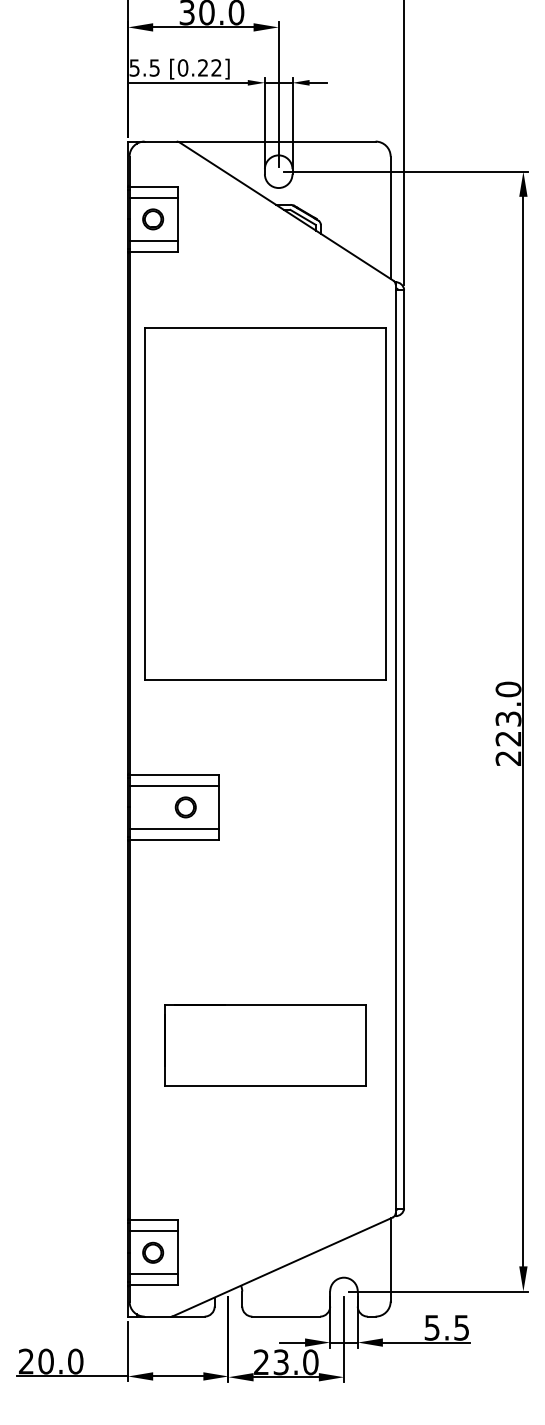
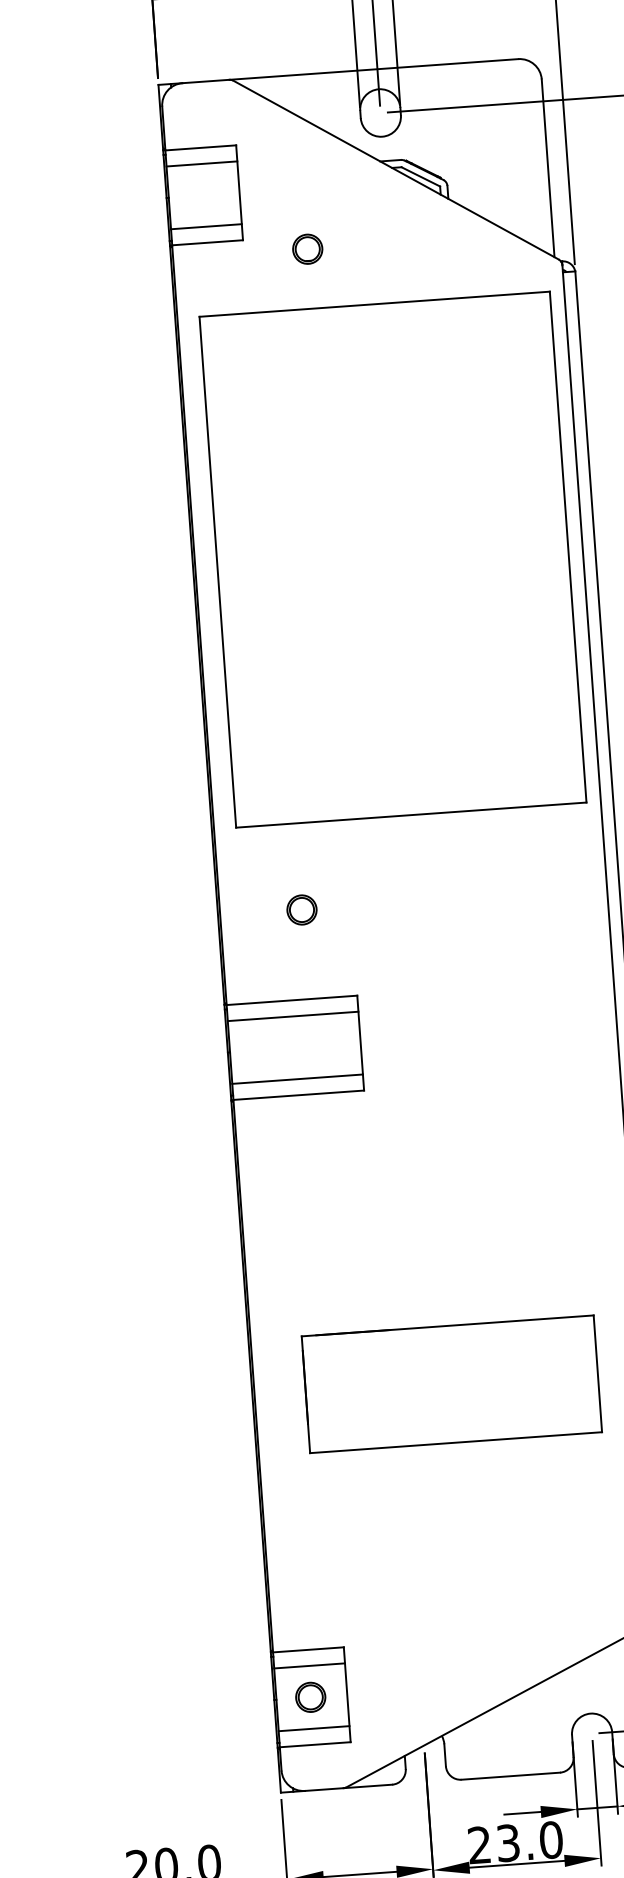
part: (153, 219) -> (308, 249), moved
part: (265, 503) -> (393, 558), moved
part: (185, 807) -> (301, 910), moved

